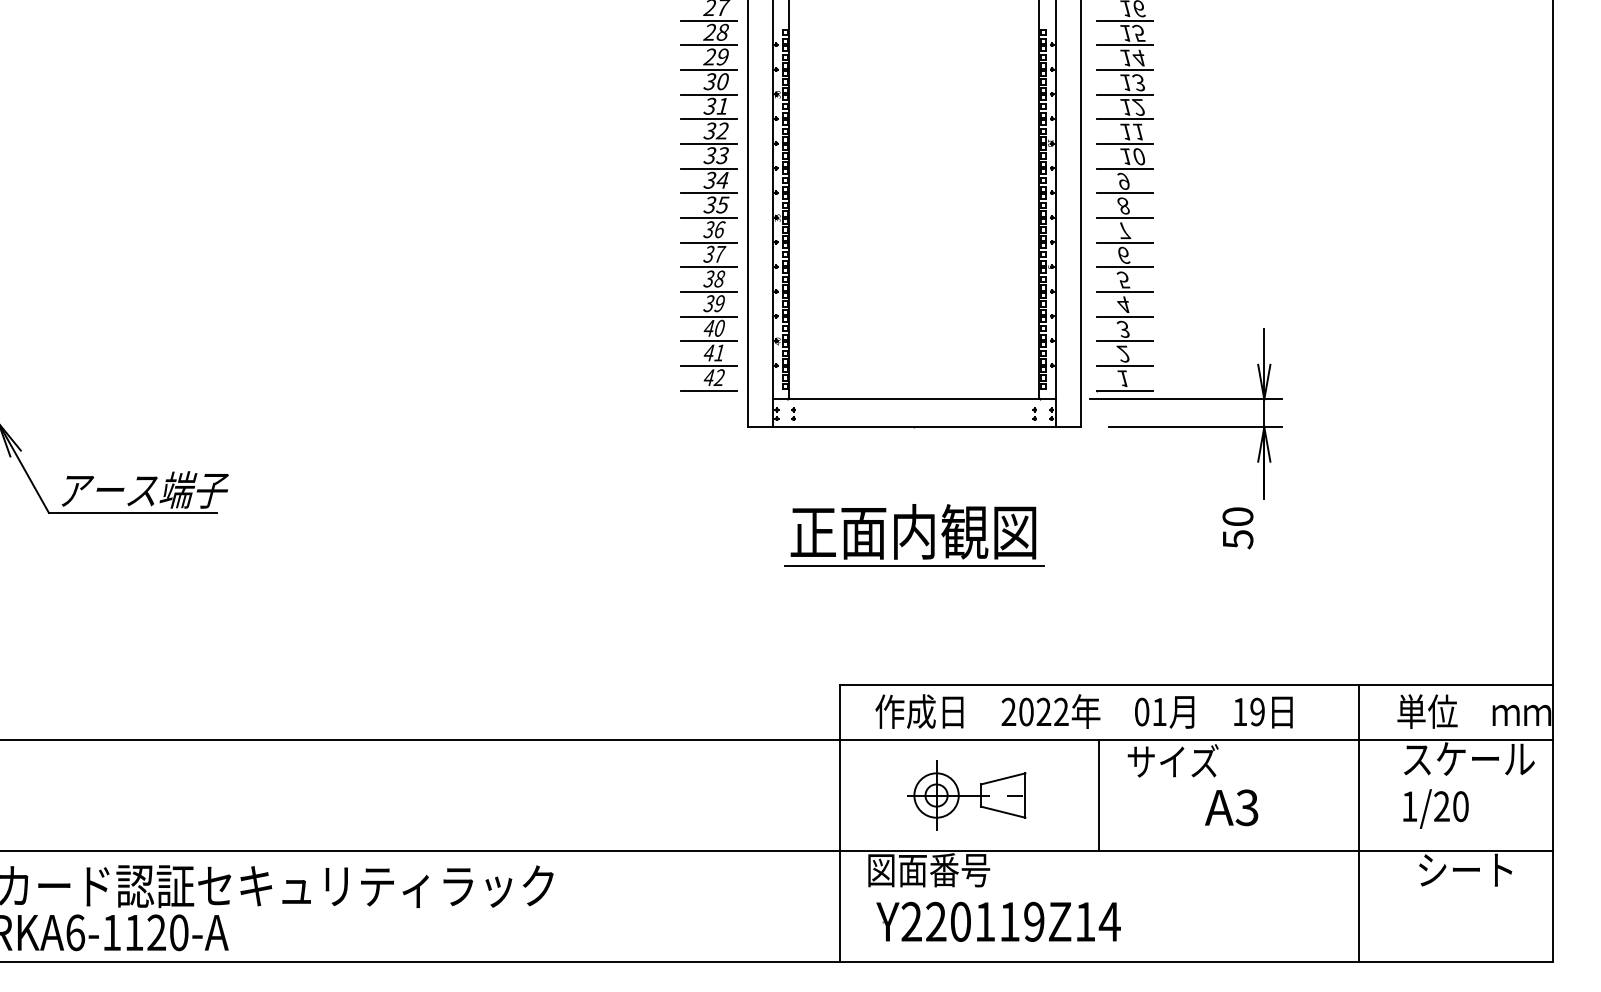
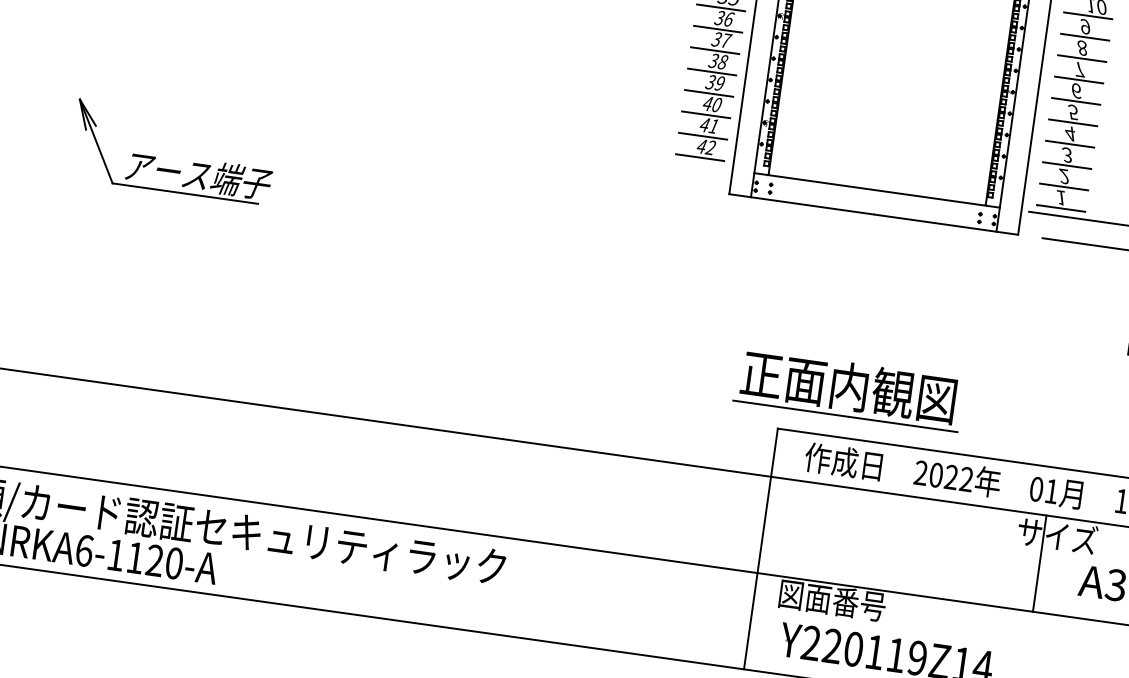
part: (914, 535) -> (849, 389), moved
part: (966, 795) -> (874, 540), removed
line: (1099, 795) -> (1039, 563), moved

